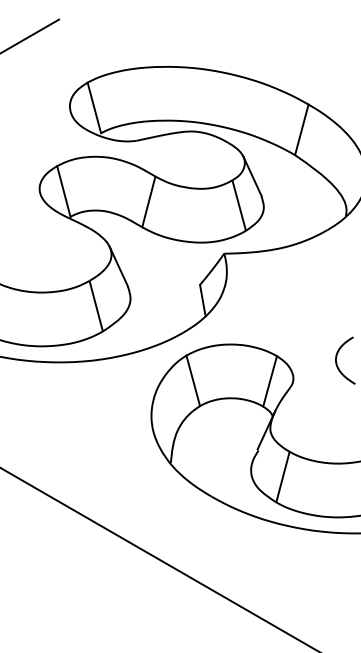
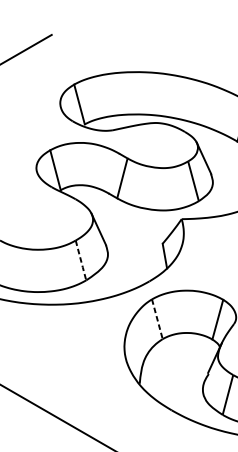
line: (96, 306) -> (81, 260), solid -> dashed
line: (193, 381) -> (157, 319), solid -> dashed

